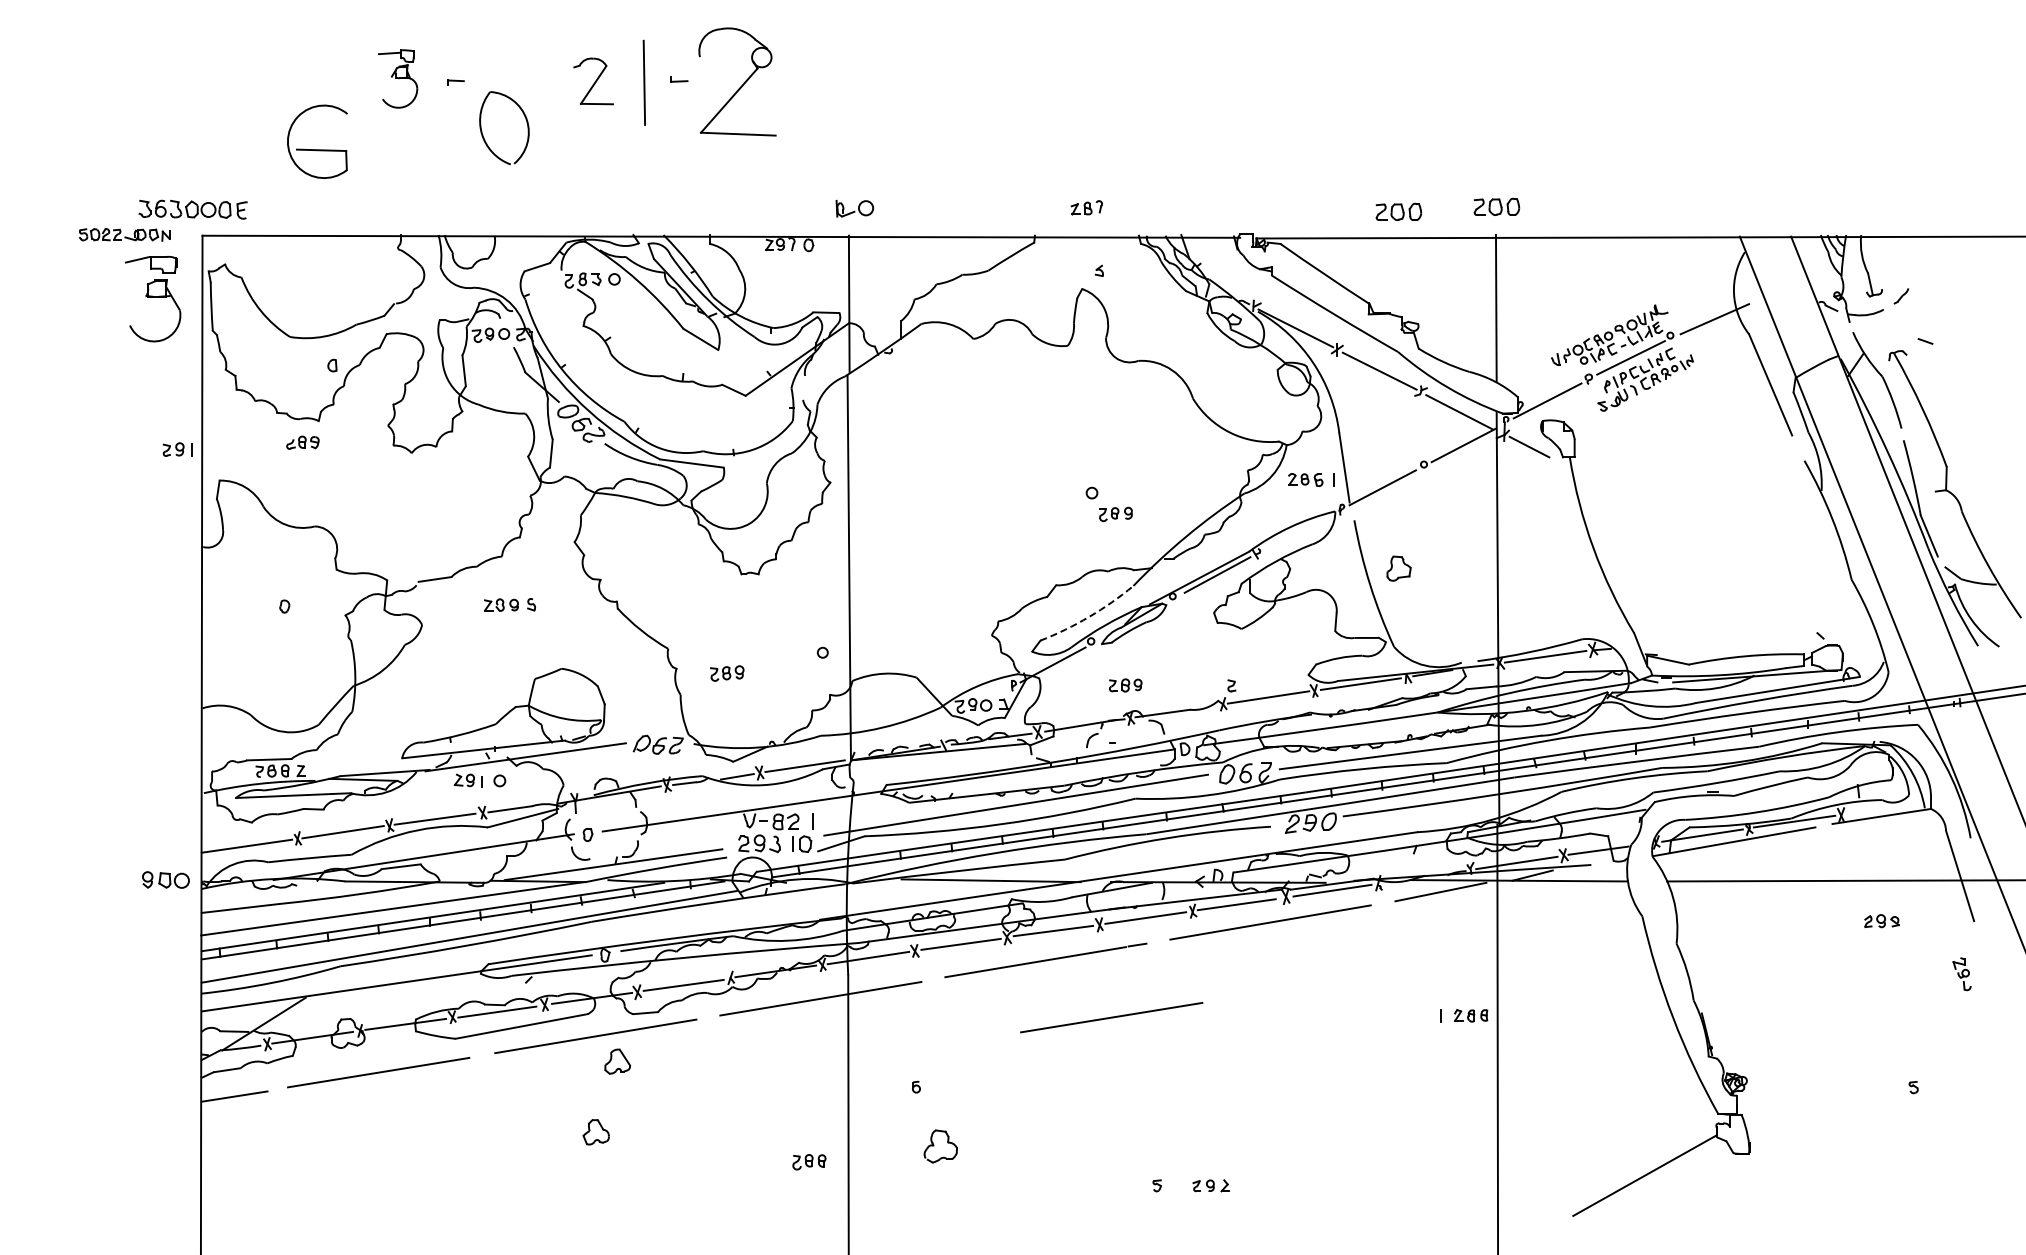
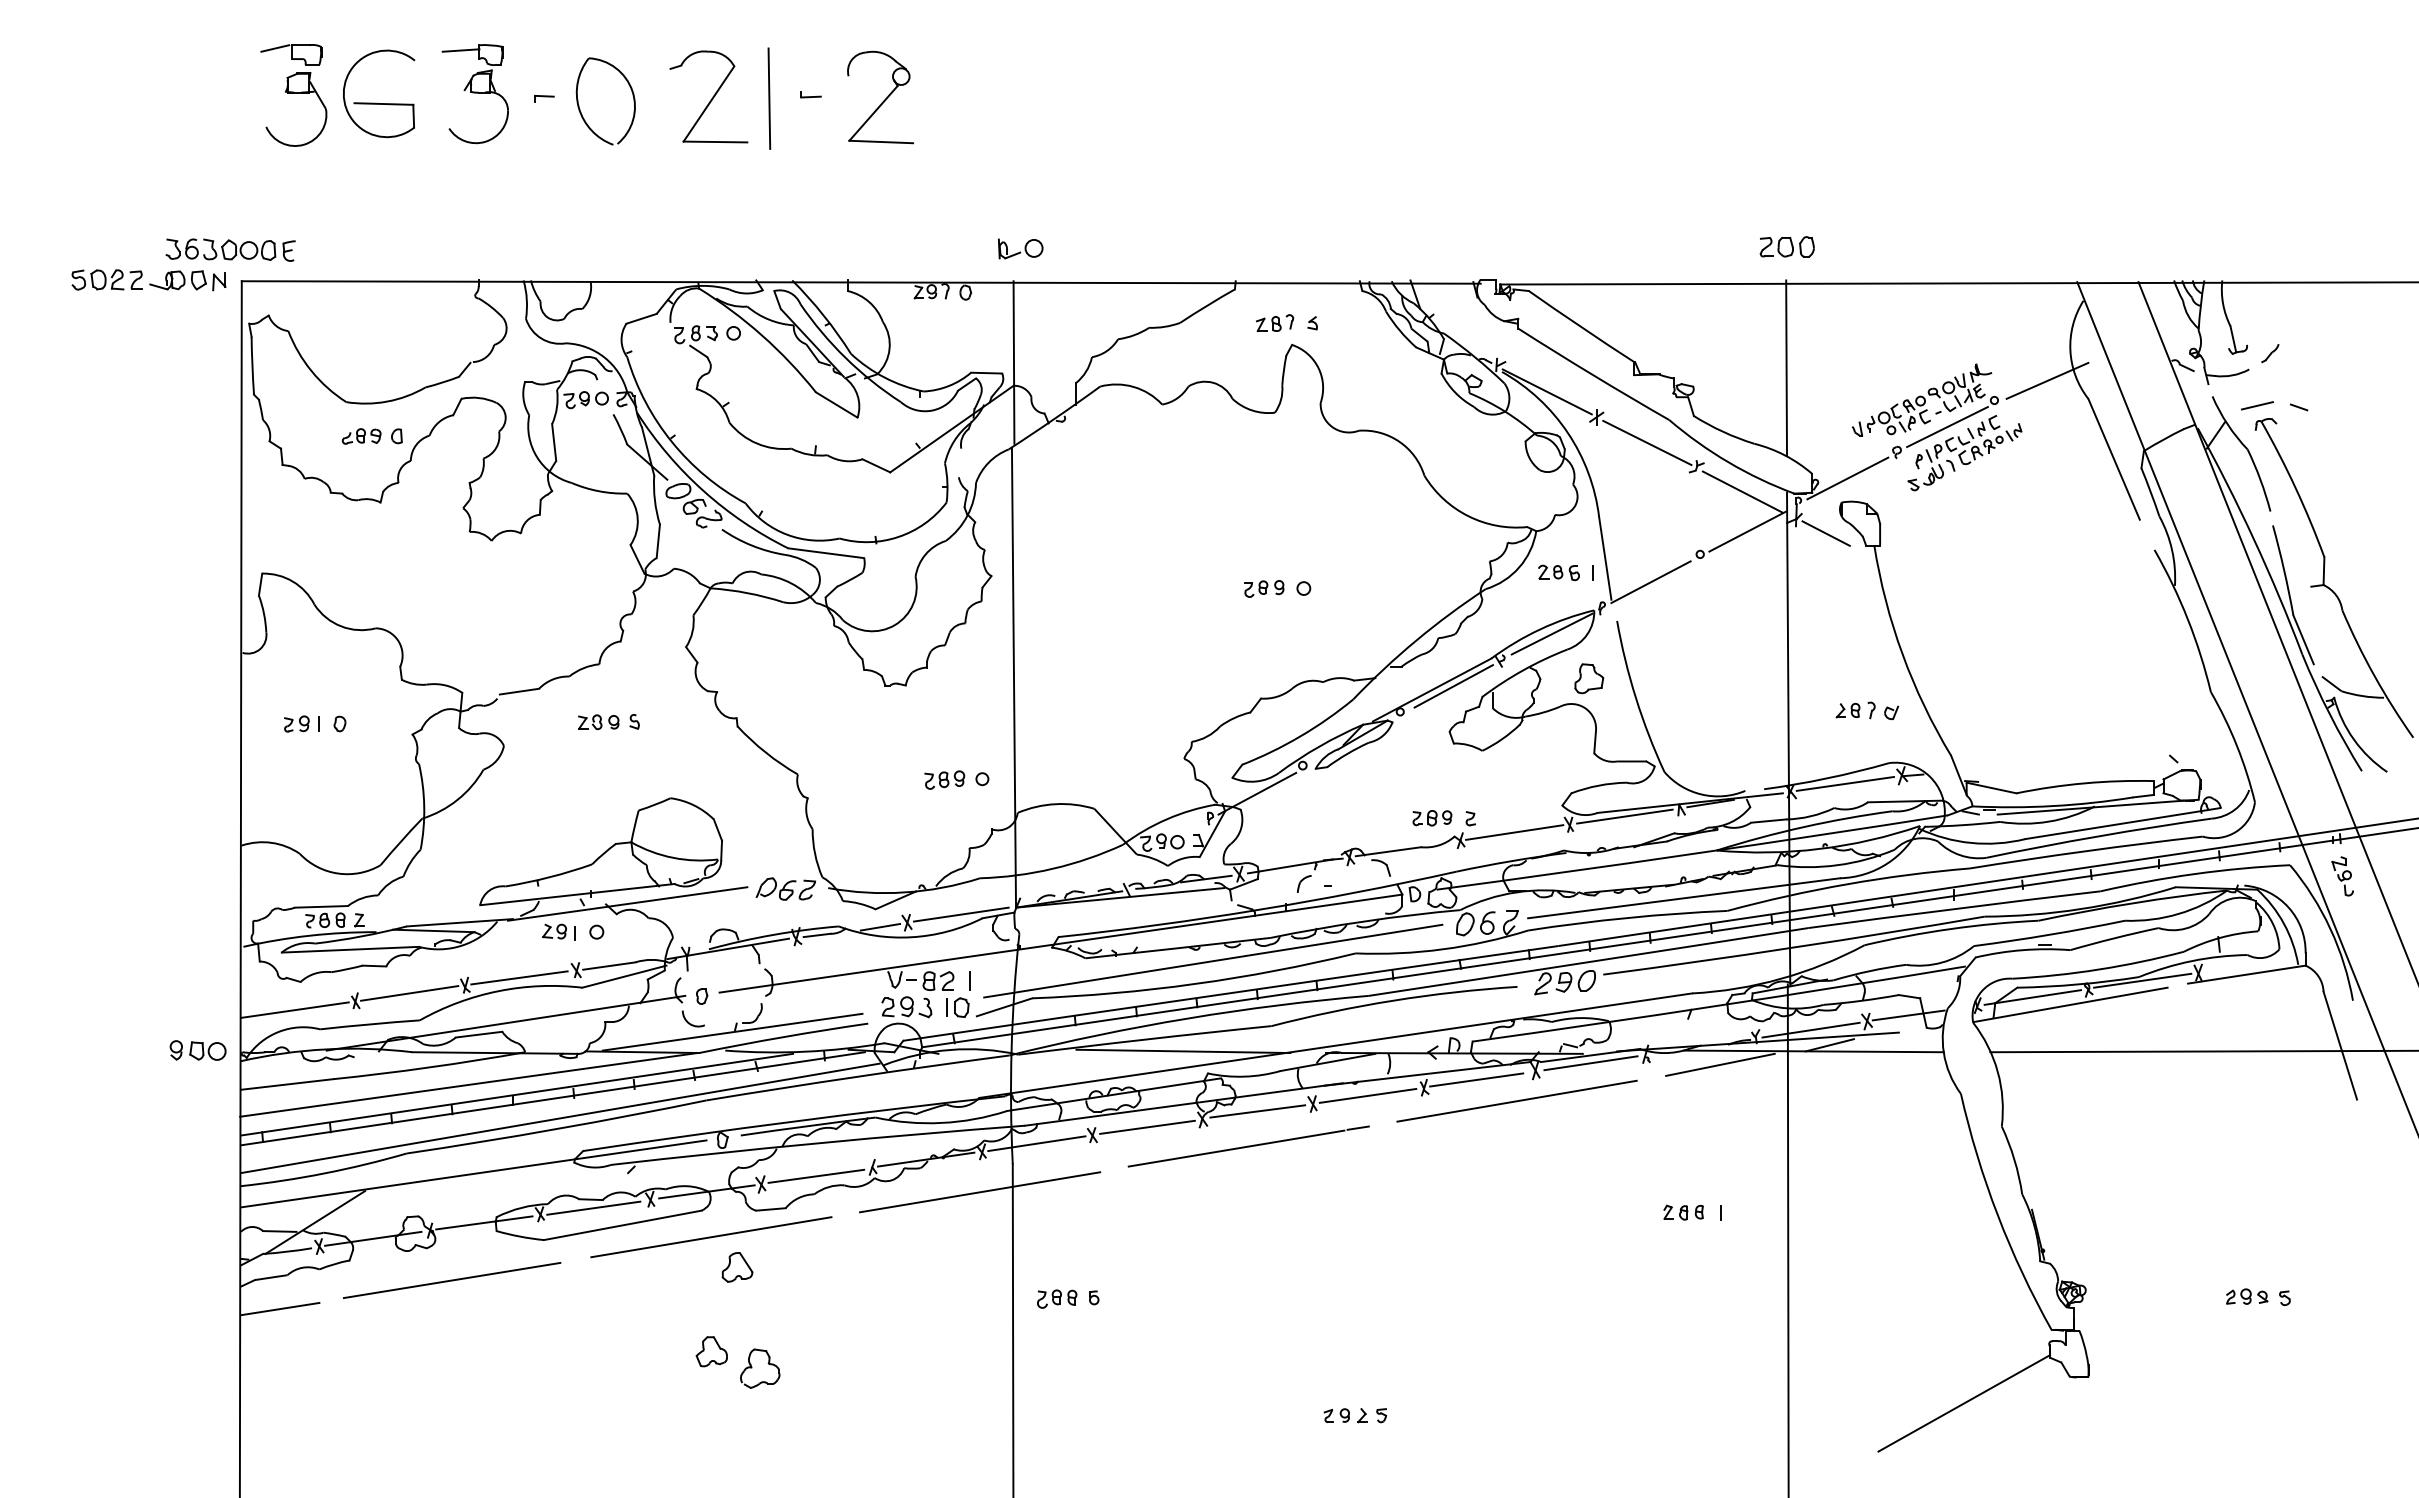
part: (397, 78) -> (474, 93), size x1.43
part: (593, 81) -> (708, 97), size x1.67
part: (737, 81) -> (880, 97), size x0.71
part: (483, 134) -> (580, 109), moved
part: (317, 149) -> (379, 103), moved
part: (1086, 207) -> (1274, 322), moved
part: (1398, 211) -> (1669, 252), removed
part: (124, 234) -> (148, 279), size x1.43
part: (153, 299) -> (294, 95), moved
line: (1890, 339) -> (2257, 405), added
part: (302, 442) -> (361, 436), moved
part: (177, 449) -> (301, 723), moved
part: (1115, 514) -> (1263, 589), moved
line: (1299, 531) -> (1551, 634), added
part: (1398, 568) -> (1588, 678), moved
part: (1563, 595) -> (1866, 710), added
arc: (1089, 616) -> (1300, 735), dashed -> solid
part: (727, 673) -> (945, 780), moved
part: (1125, 685) -> (1432, 818), moved
part: (1881, 921) -> (2246, 1297), moved
part: (1961, 974) -> (2342, 876), moved
part: (1471, 1015) -> (1684, 1212), moved
line: (1111, 1017) -> (1327, 1214), removed
part: (940, 1146) -> (759, 1368), moved
part: (809, 1162) -> (1057, 1299), moved
part: (1210, 1185) -> (1345, 1415), moved

